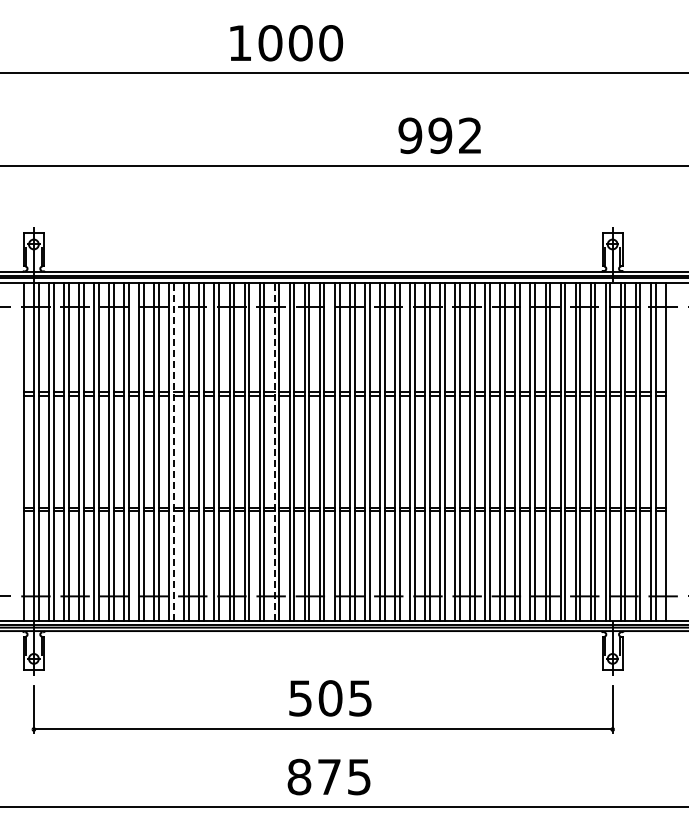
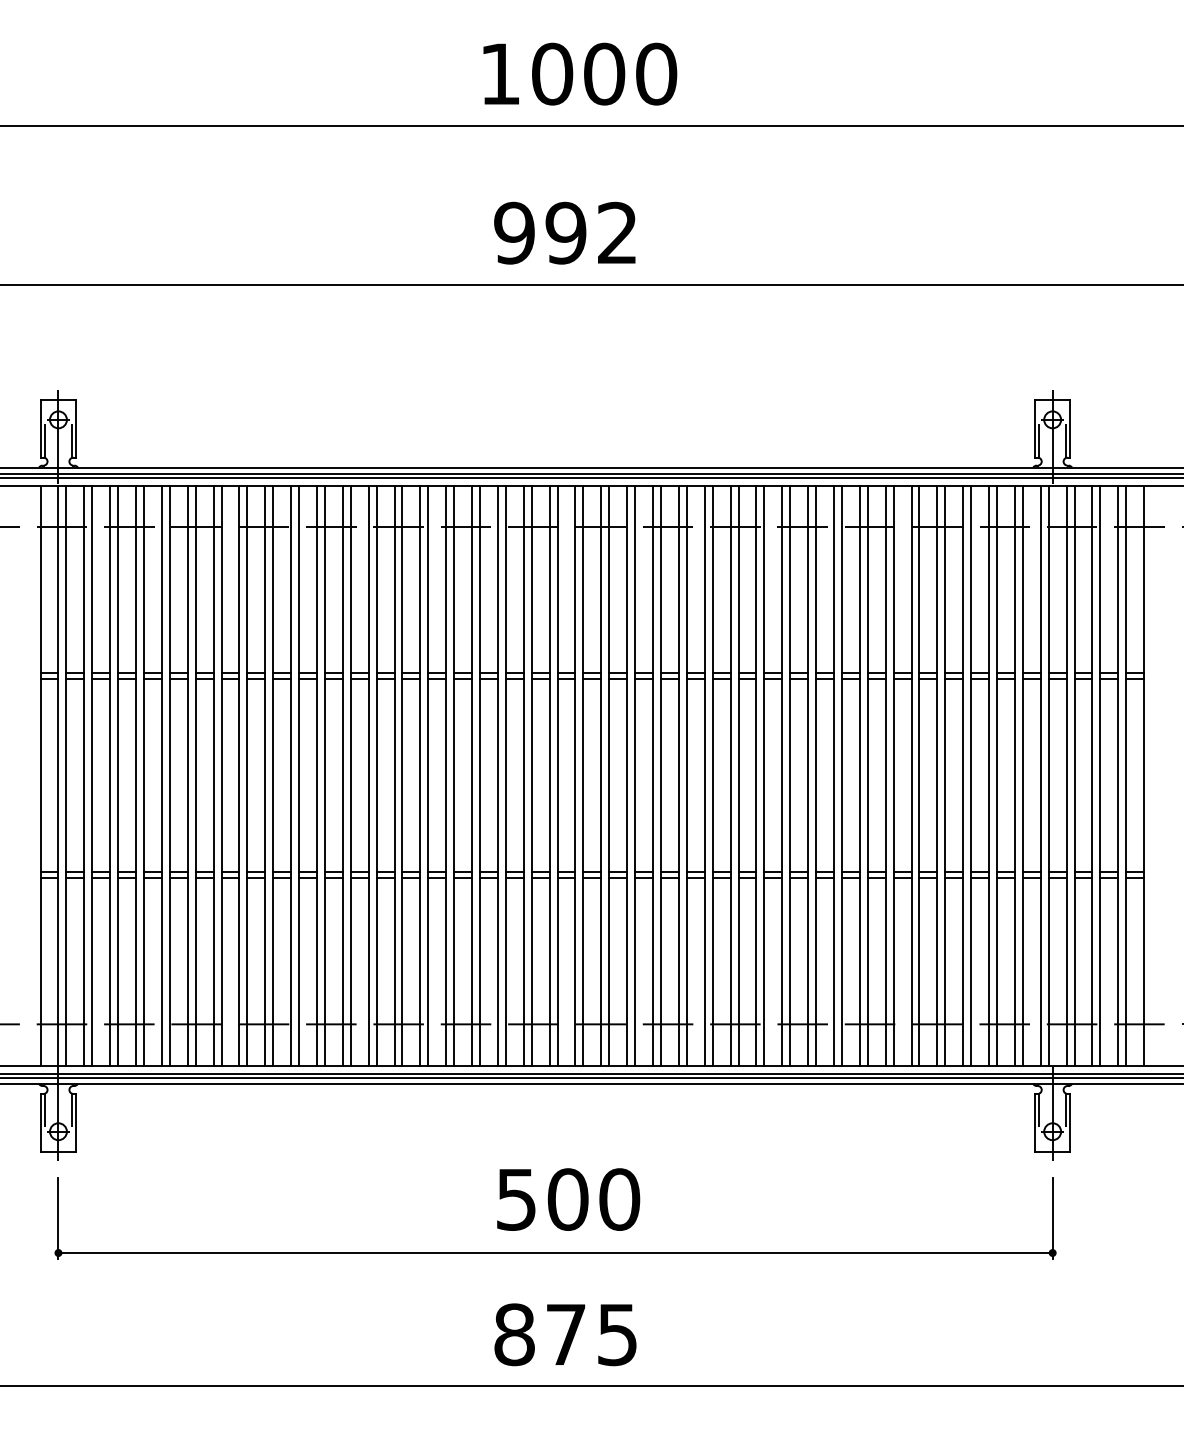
text: (286, 43) -> (579, 74), moved
text: (439, 135) -> (564, 232), moved
line: (173, 451) -> (298, 775), dashed -> solid
line: (274, 451) -> (471, 775), dashed -> solid
text: (360, 698) -> (619, 1199), 505 -> 500

